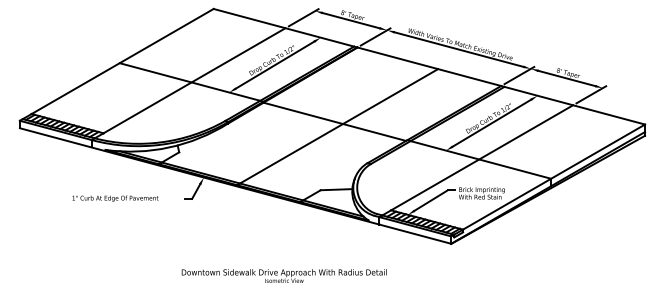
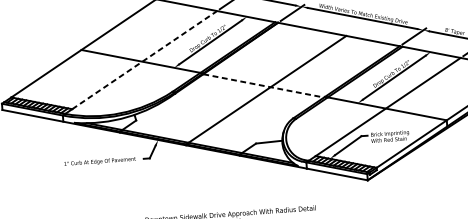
line: (195, 80) -> (145, 59), solid -> dashed
line: (334, 121) -> (263, 85), solid -> dashed
text: (115, 198) -> (100, 161), moved

